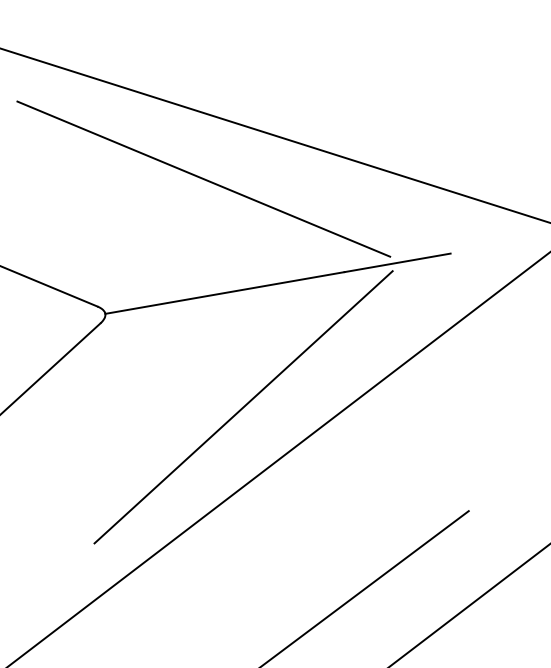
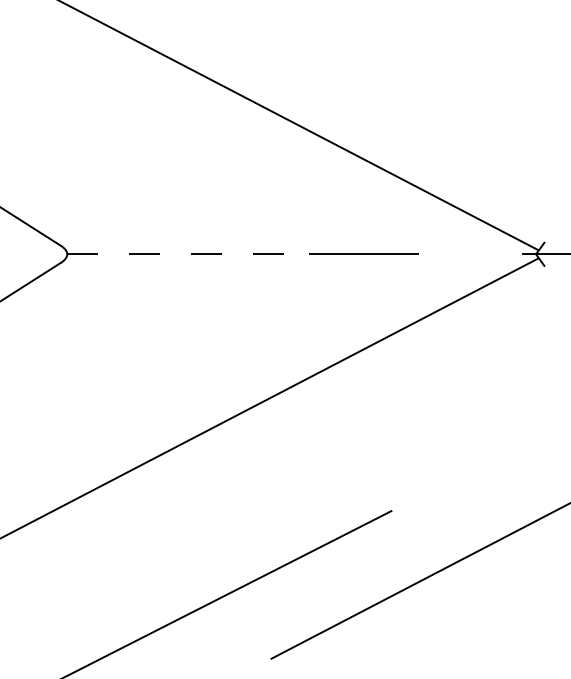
line: (203, 179) -> (187, 138), removed
line: (225, 293) -> (189, 254), solid -> dashed
line: (243, 406) -> (187, 369), removed

